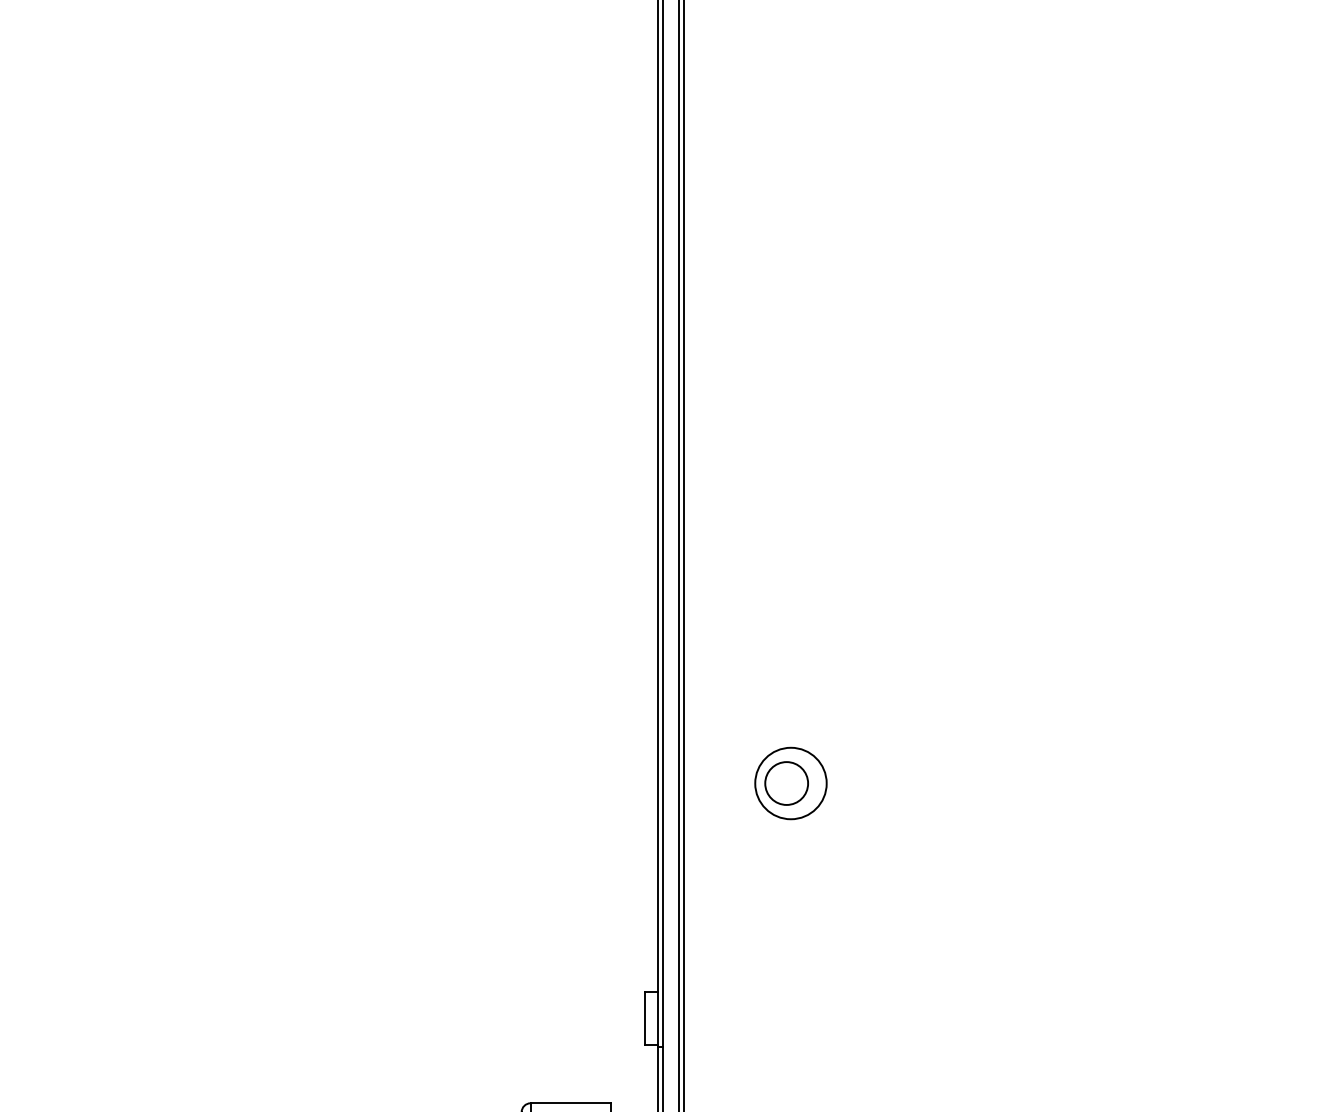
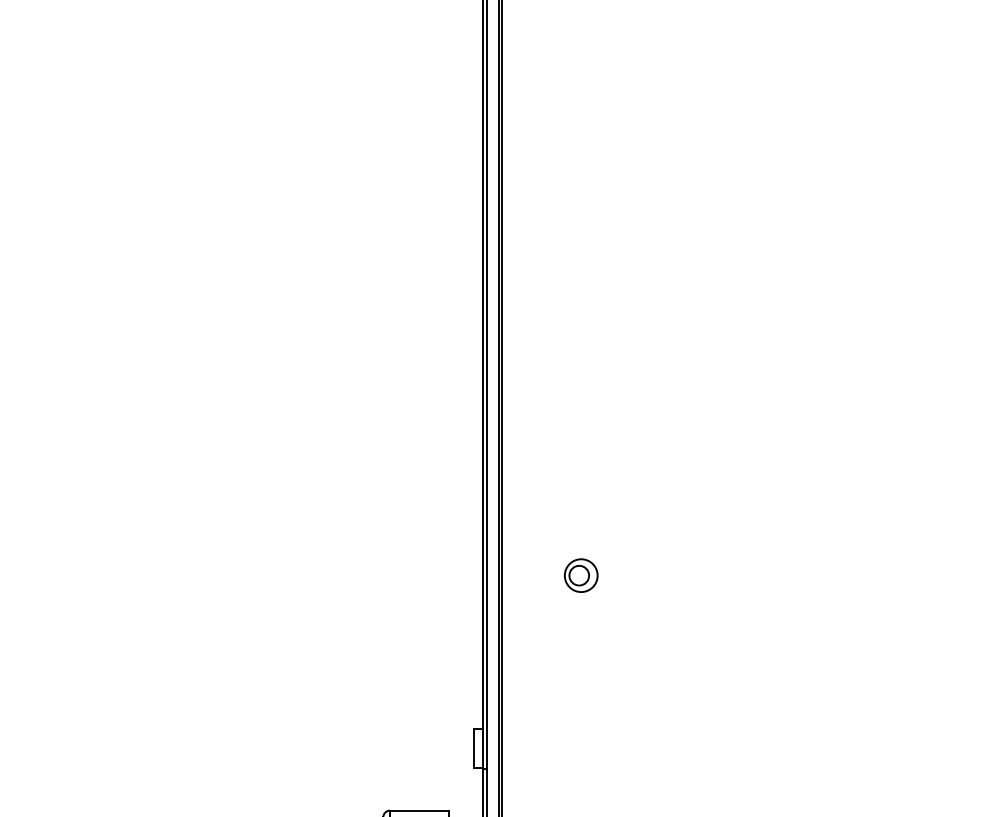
part: (790, 783) -> (580, 575), size x0.62

